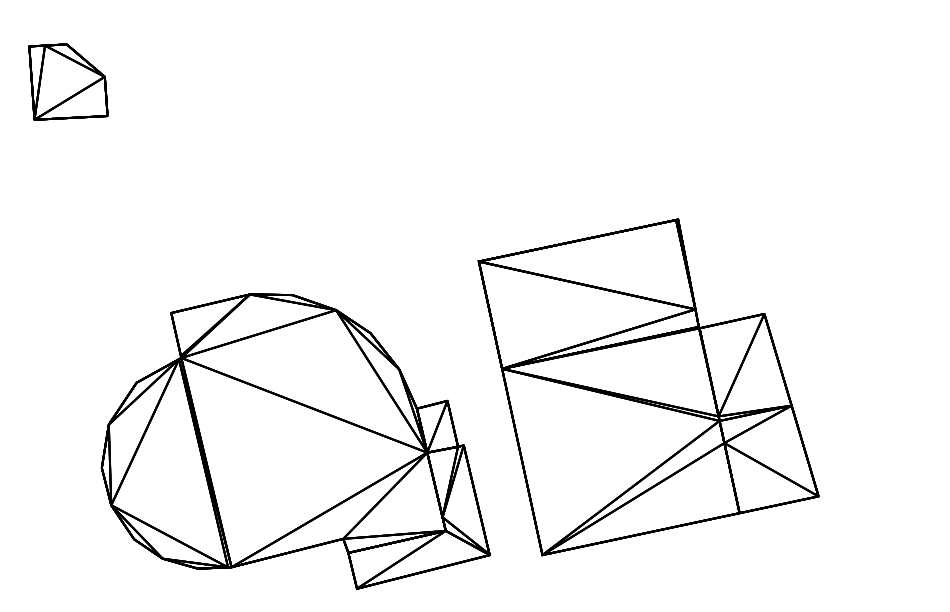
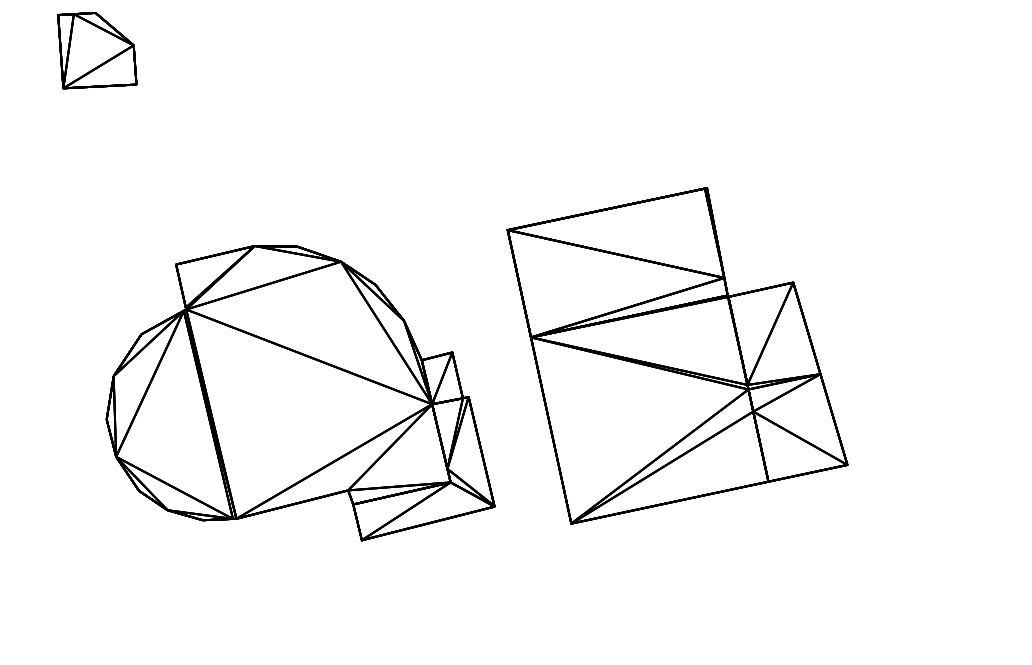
part: (295, 441) -> (300, 393), moved

